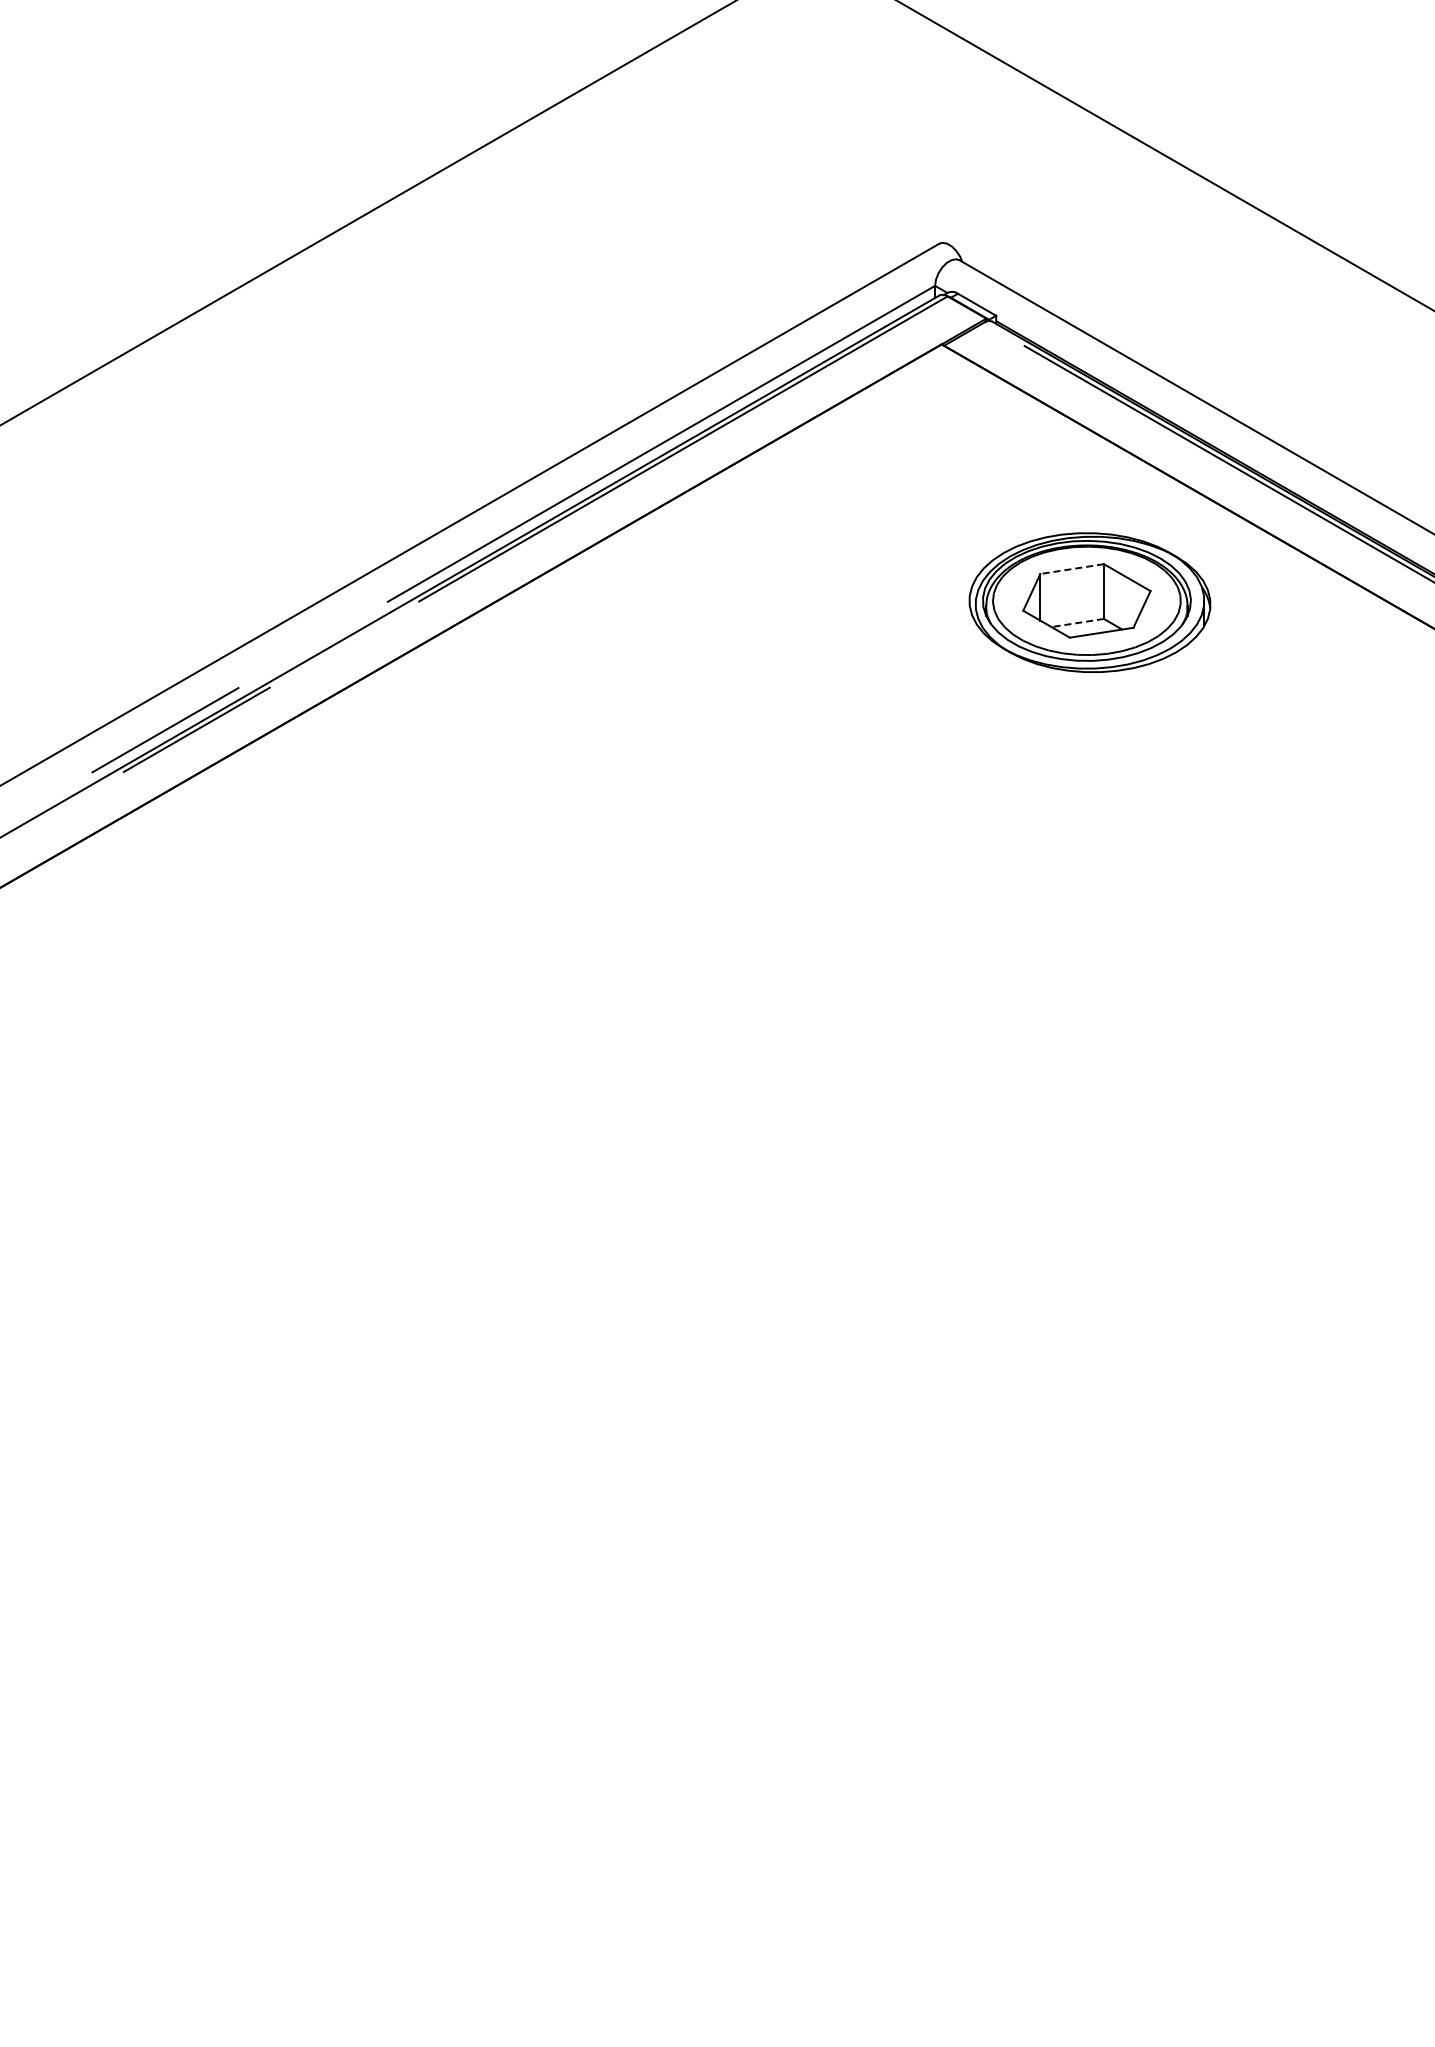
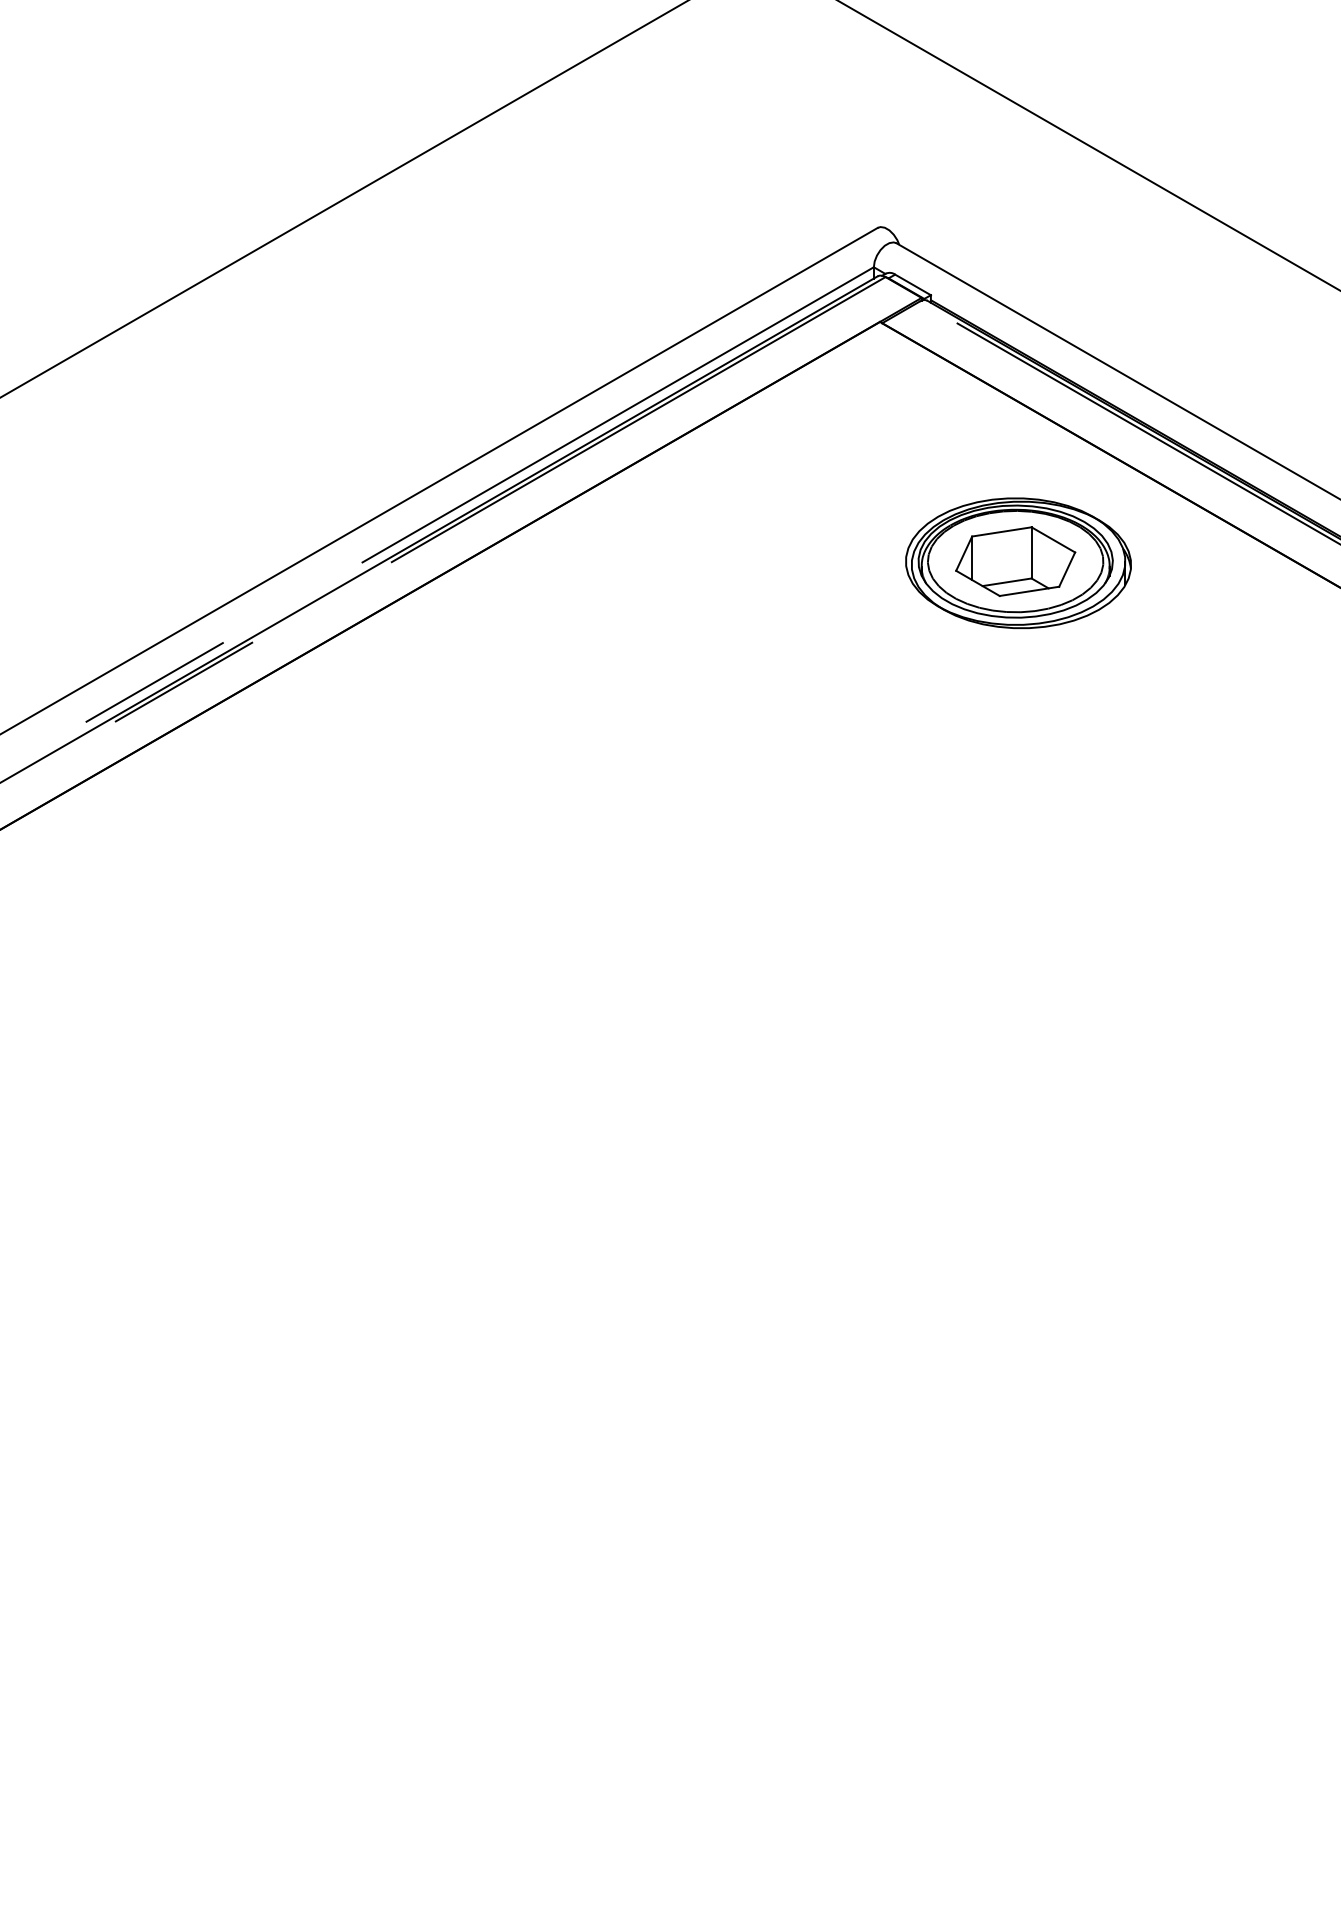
line: (1071, 569) -> (1001, 532), dashed -> solid
line: (1077, 623) -> (1006, 582), dashed -> solid

